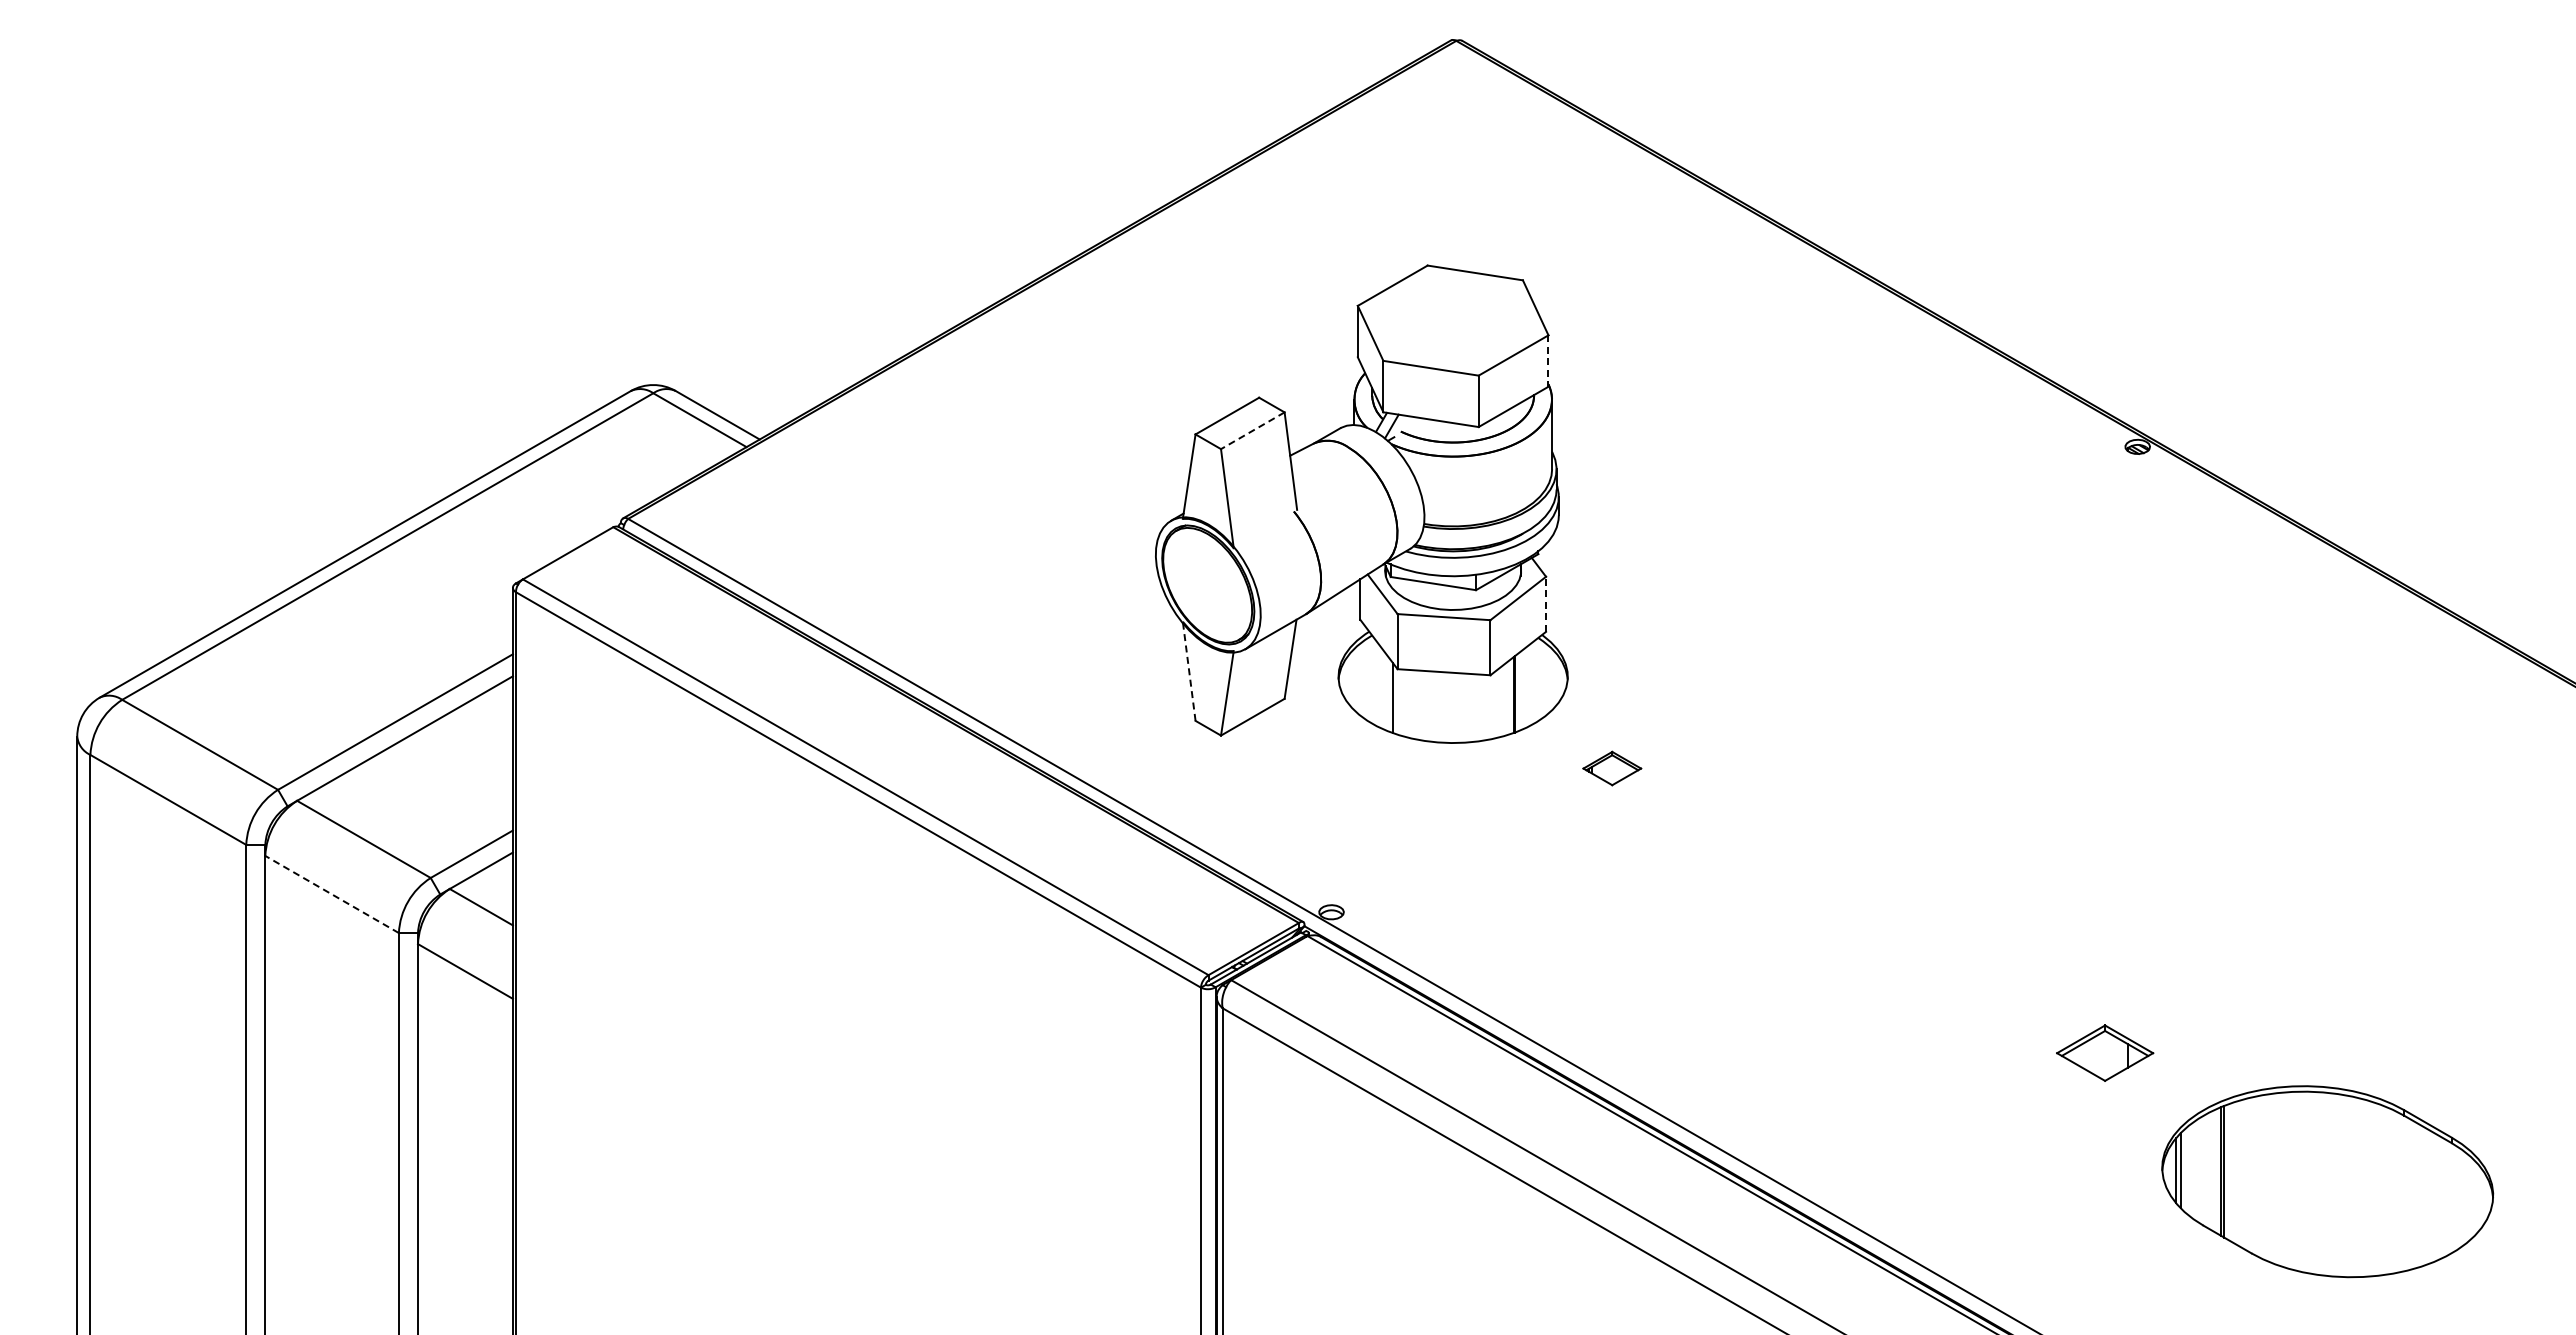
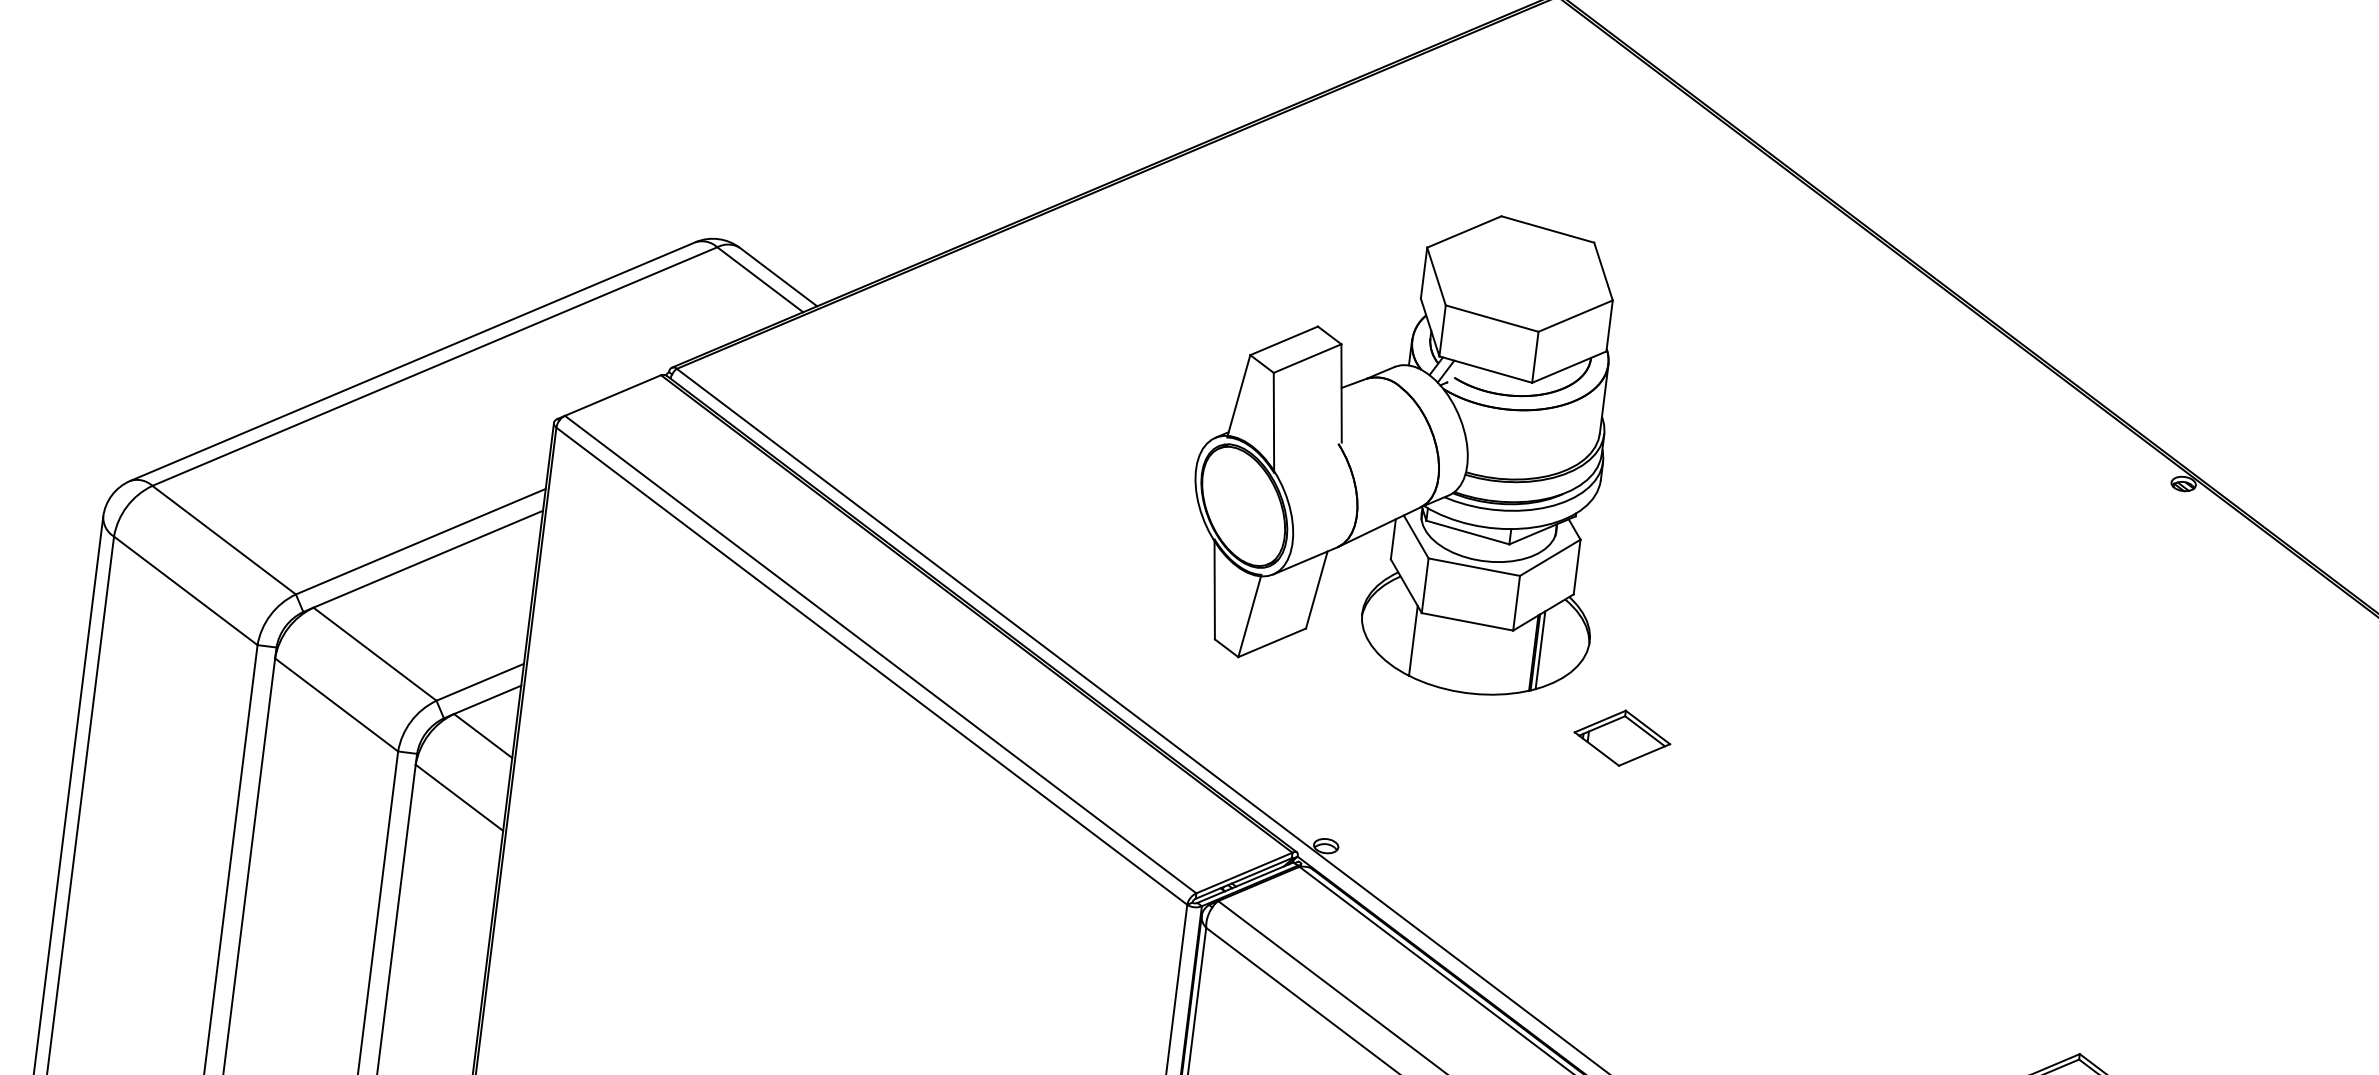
line: (1548, 361) -> (1609, 326), dashed -> solid
line: (1252, 430) -> (1307, 358), dashed -> solid
line: (1546, 604) -> (1577, 567), dashed -> solid
line: (1189, 671) -> (1214, 589), dashed -> solid
line: (1519, 691) -> (1539, 650), added
part: (1612, 768) -> (1622, 738), size x1.67
line: (331, 894) -> (336, 704), dashed -> solid

